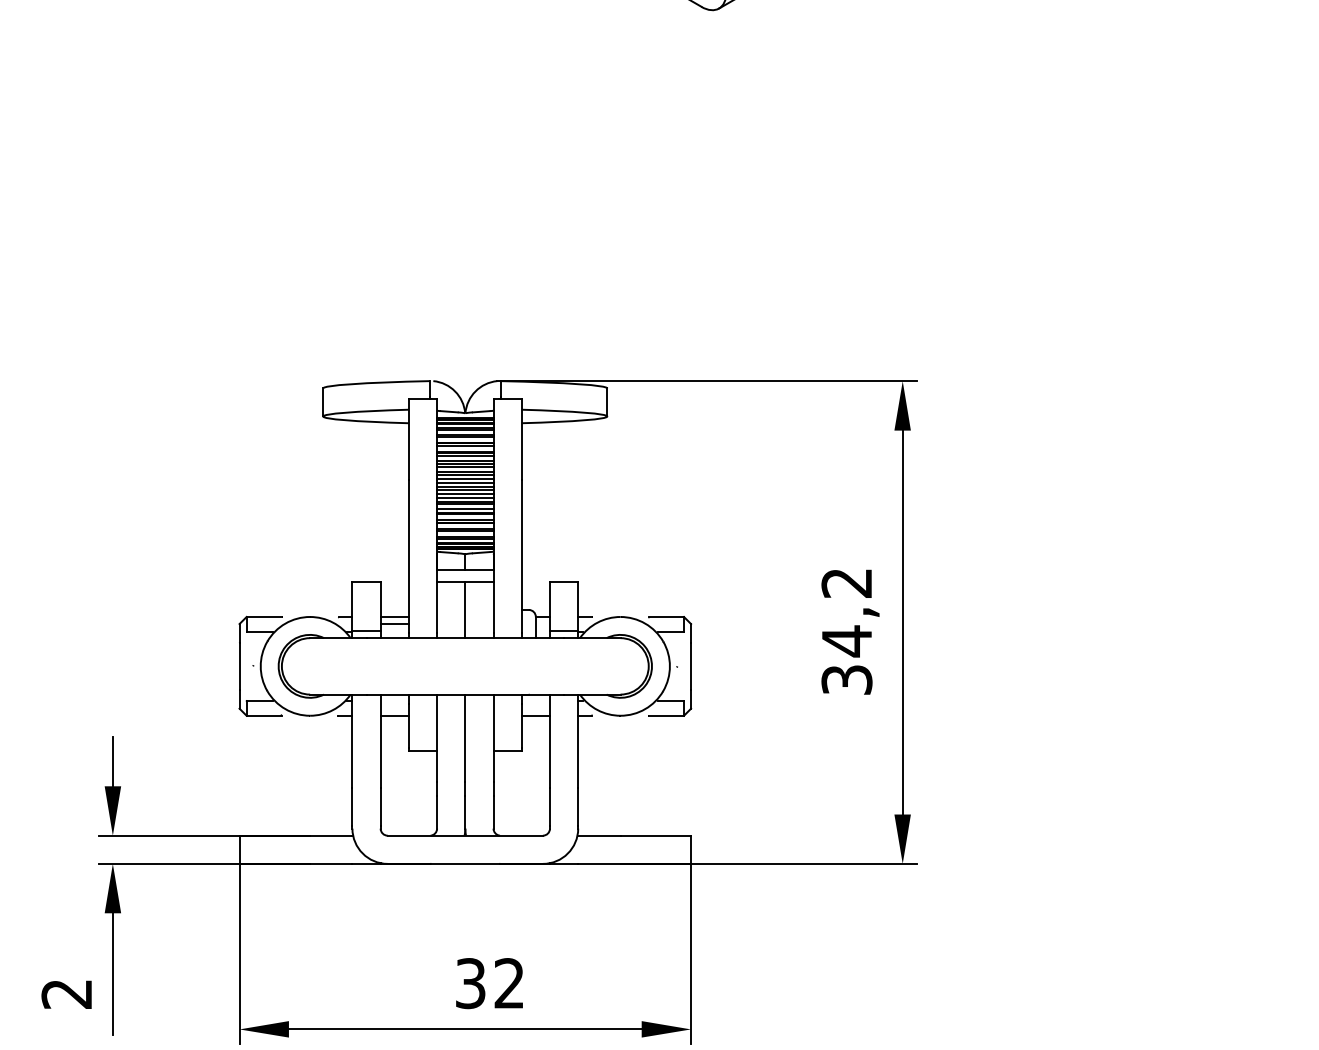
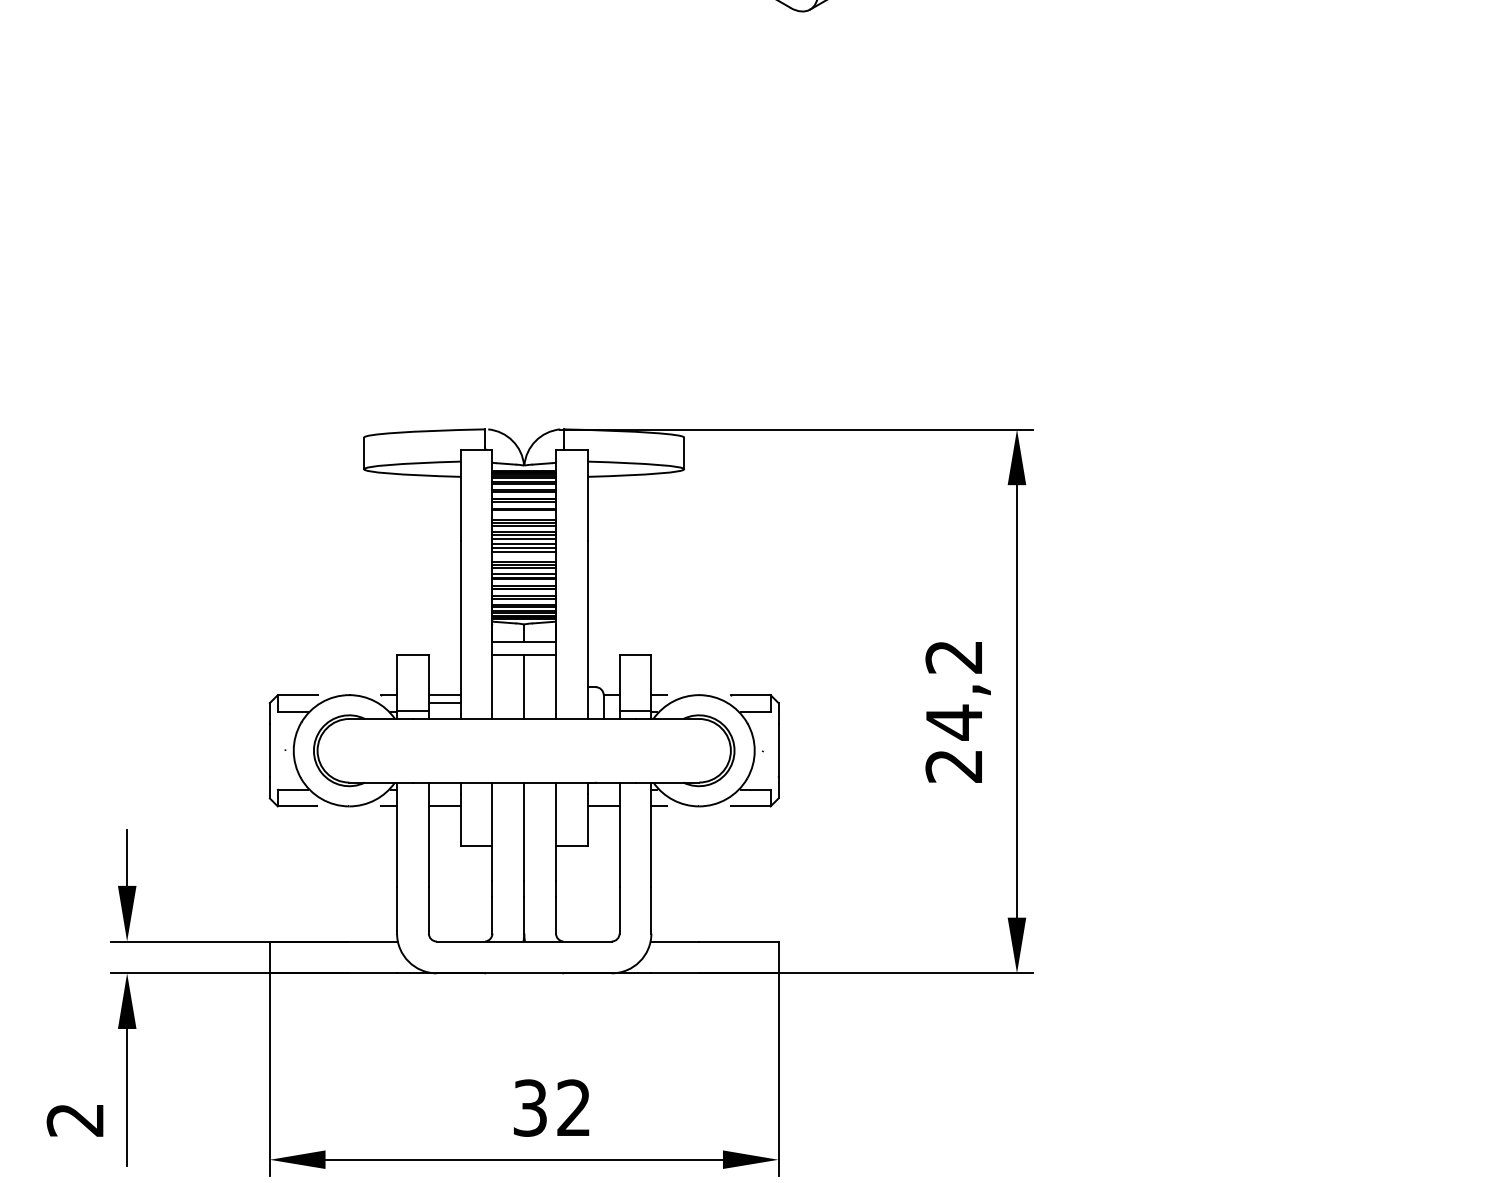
line: (465, 455) -> (524, 513), removed
line: (465, 493) -> (524, 556), removed
text: (847, 679) -> (954, 765), 34,2 -> 24,2

